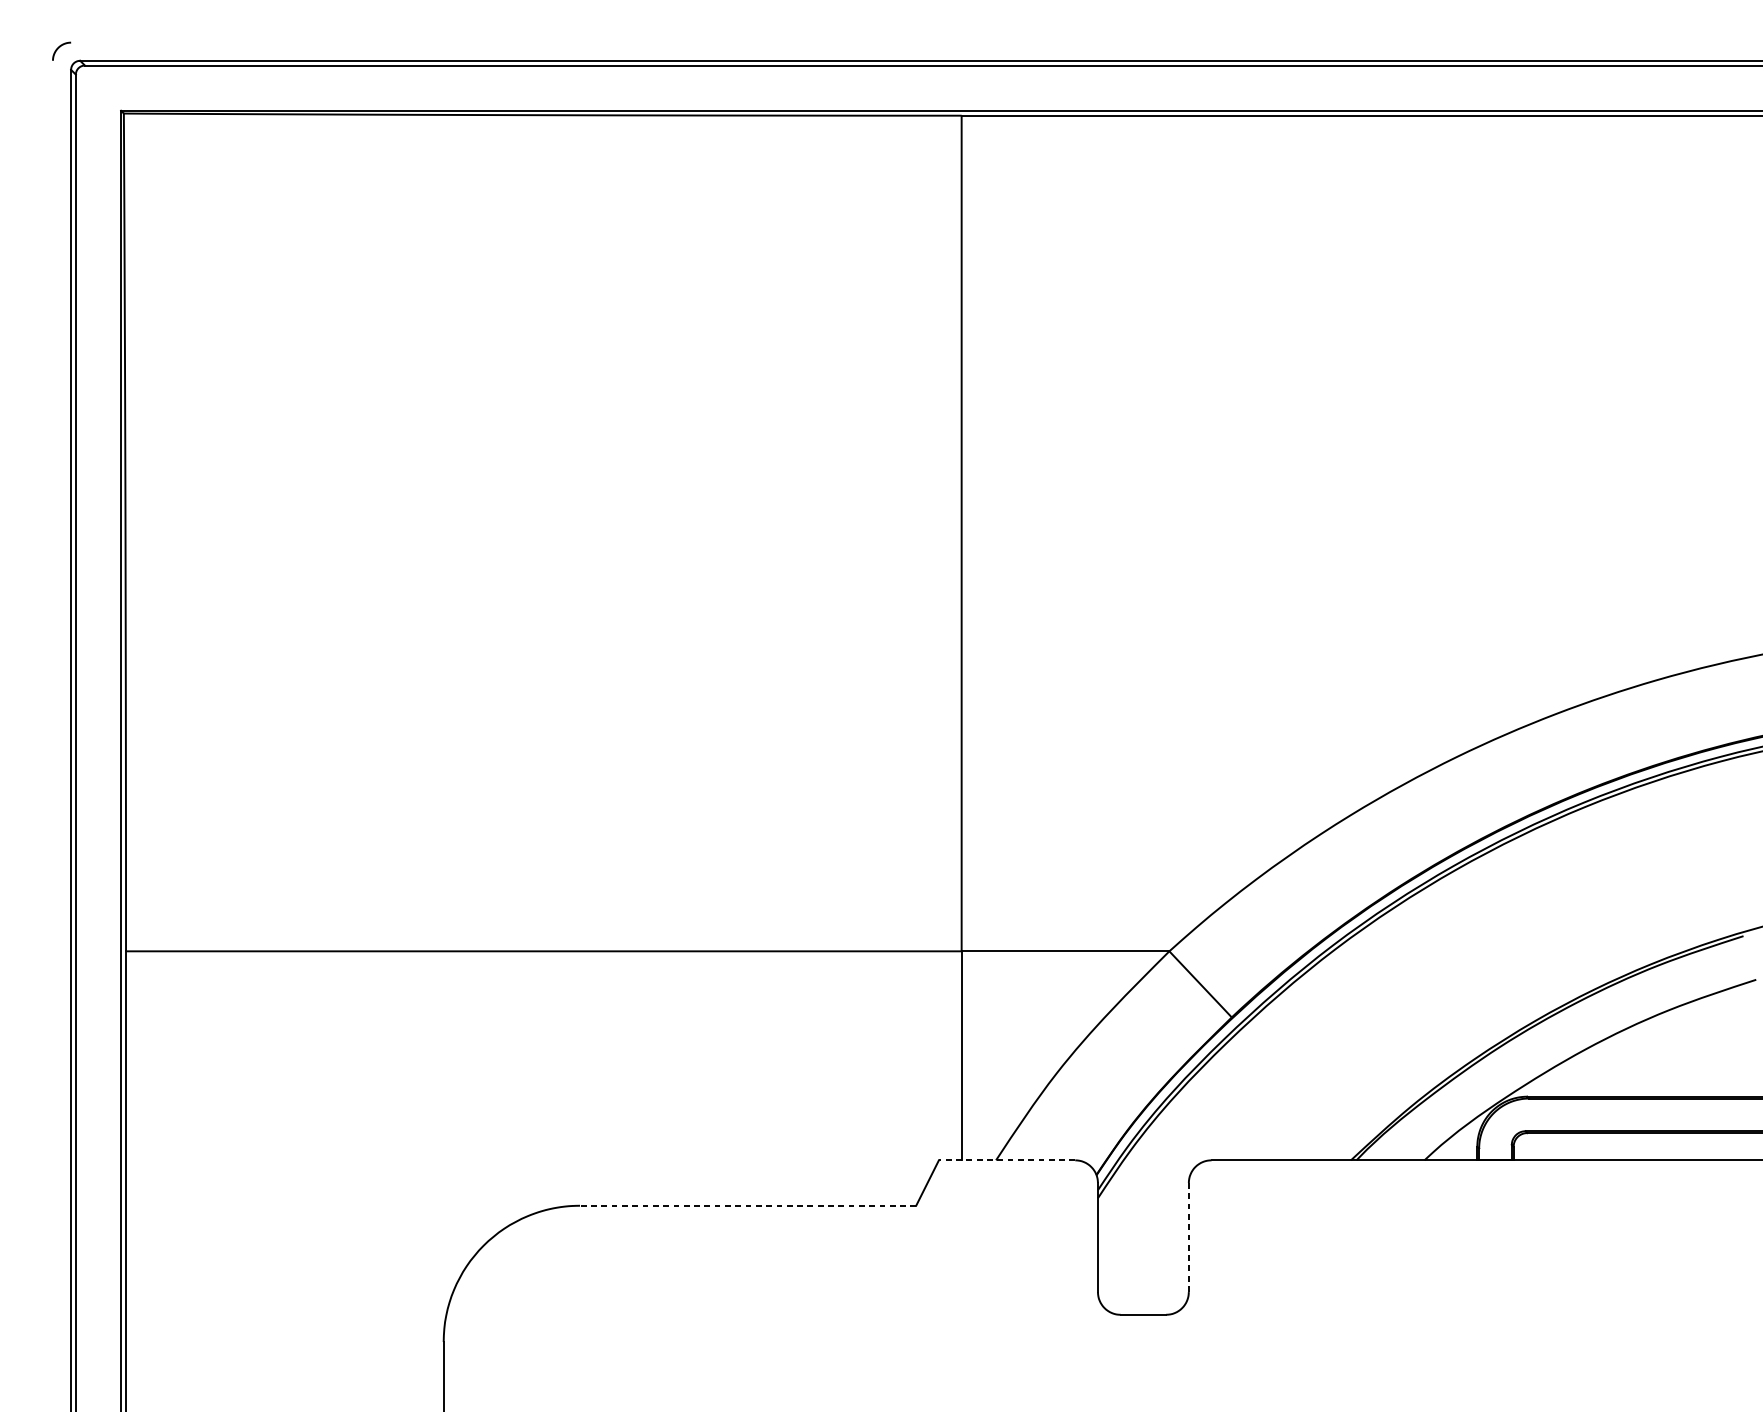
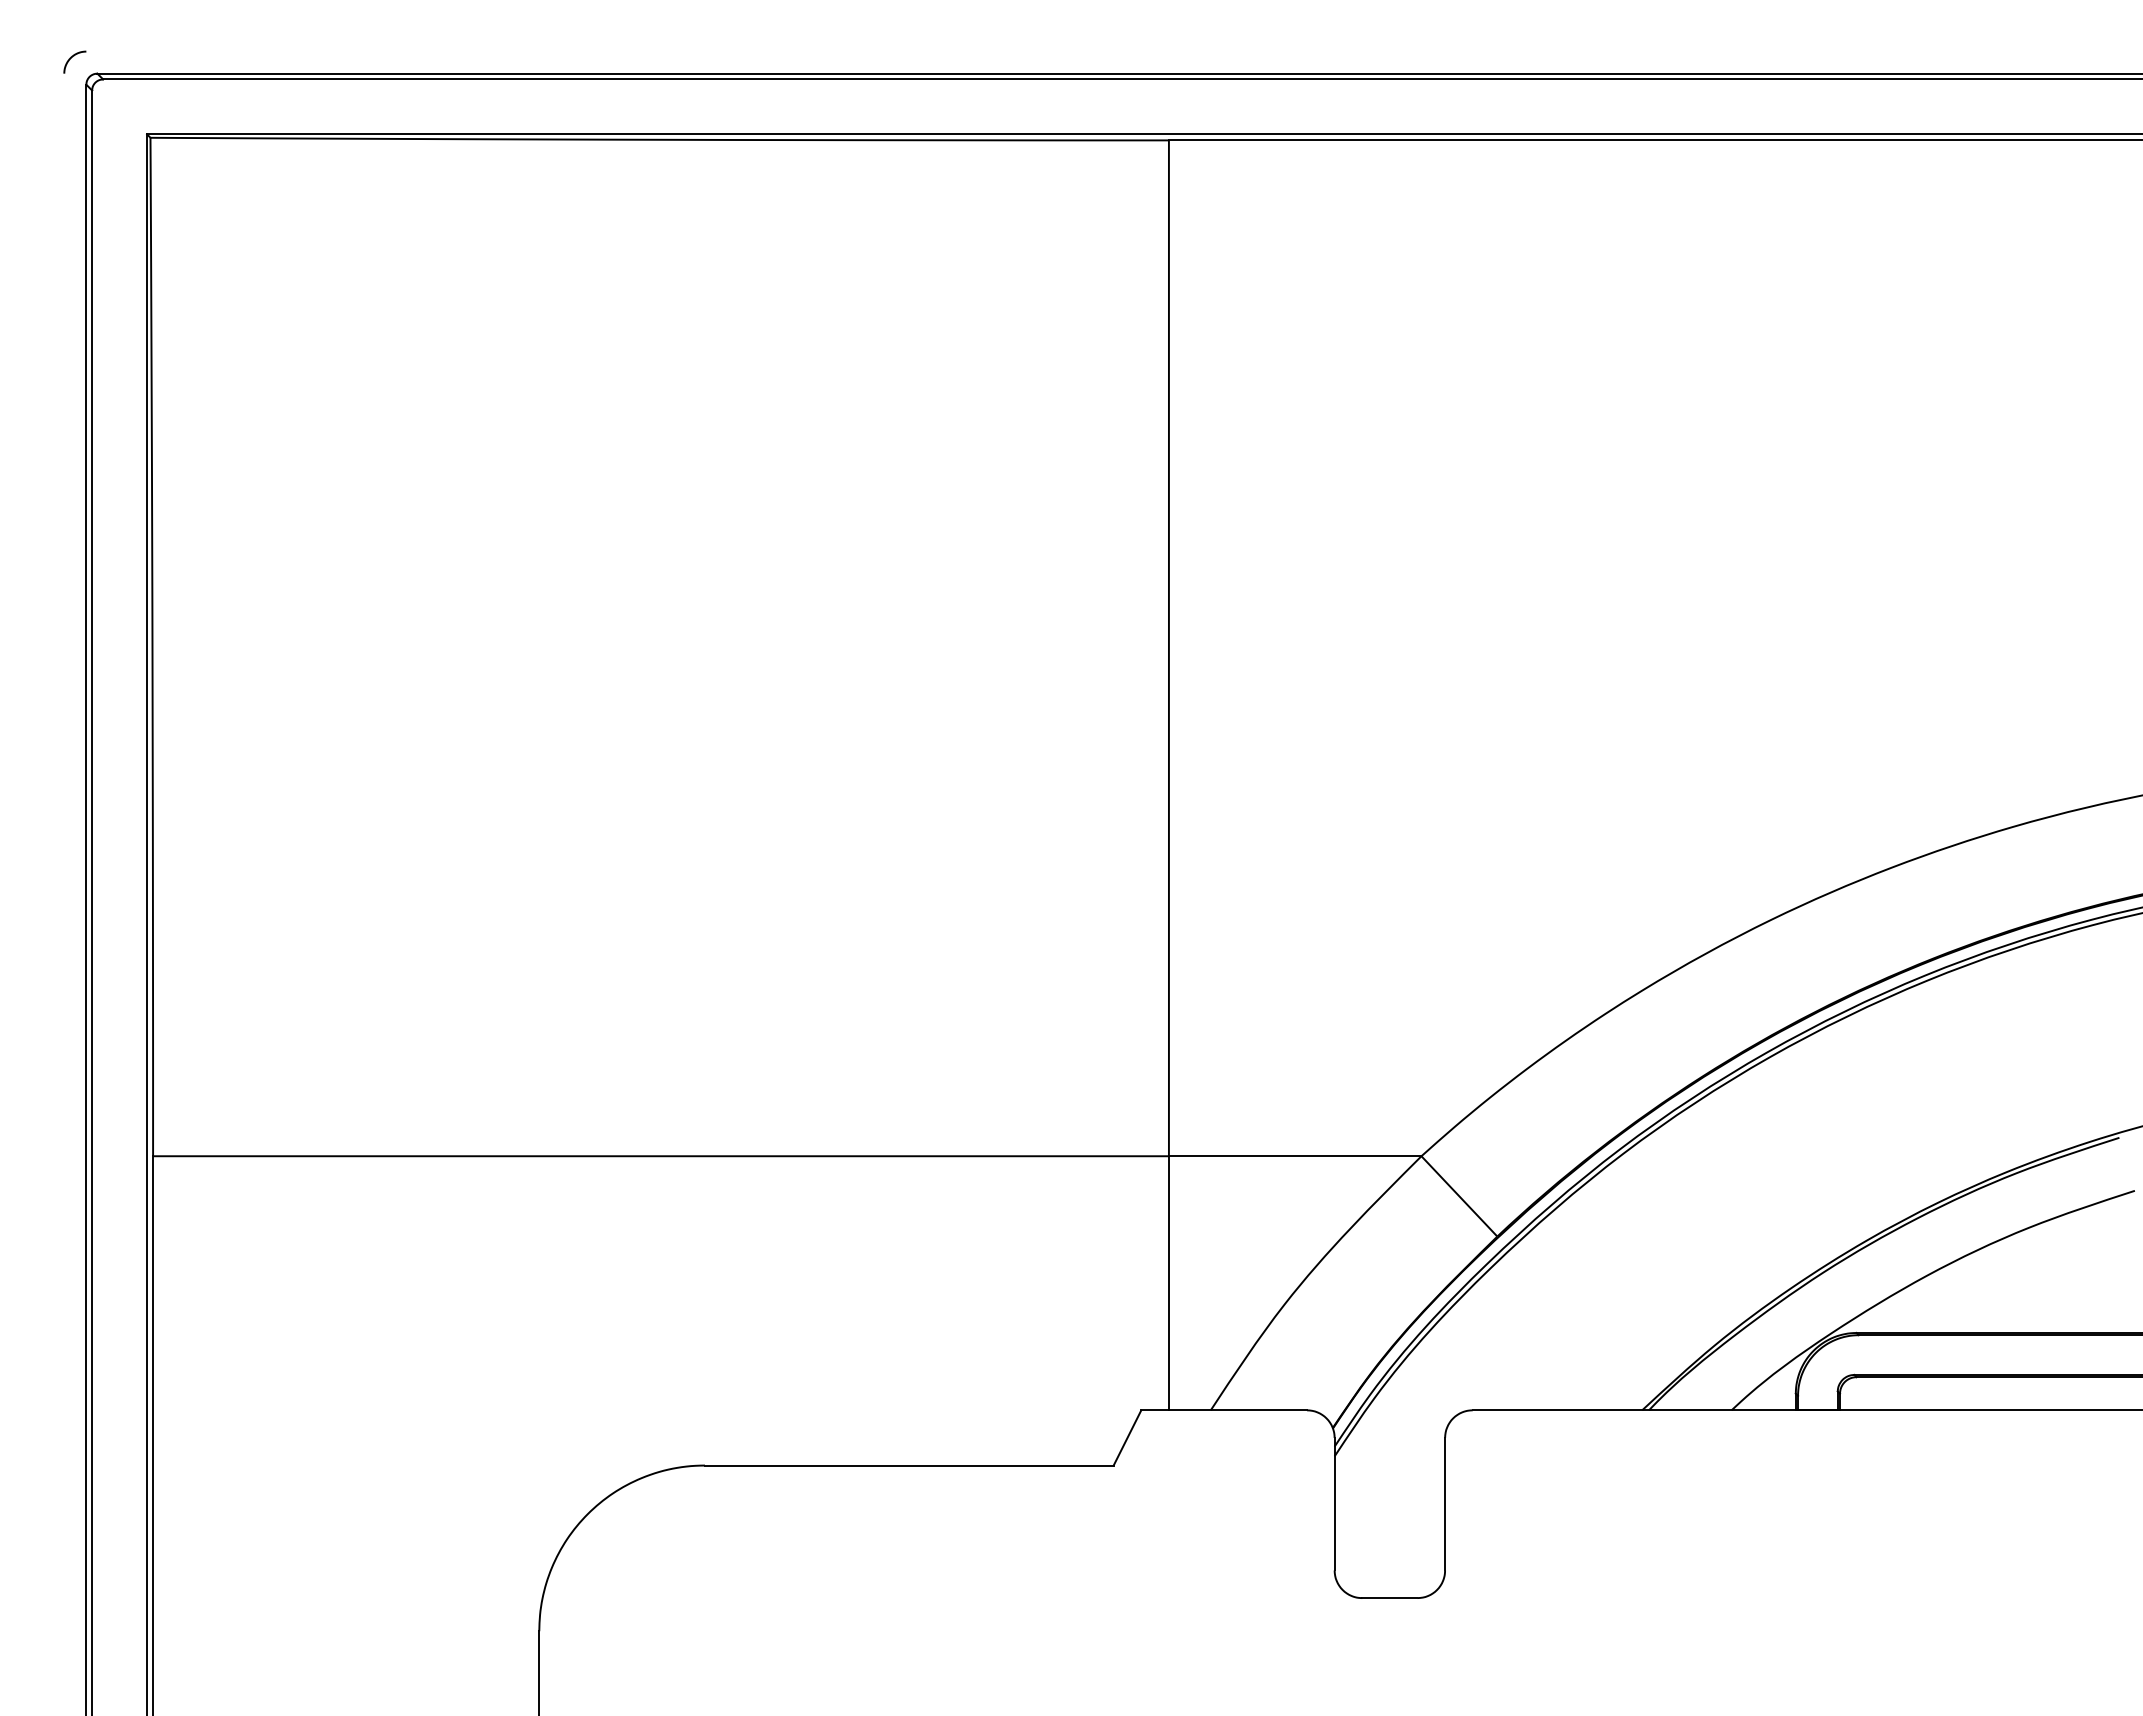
line: (1007, 1160) -> (1224, 1410), dashed -> solid
line: (747, 1205) -> (908, 1465), dashed -> solid
line: (1189, 1237) -> (1445, 1504), dashed -> solid

